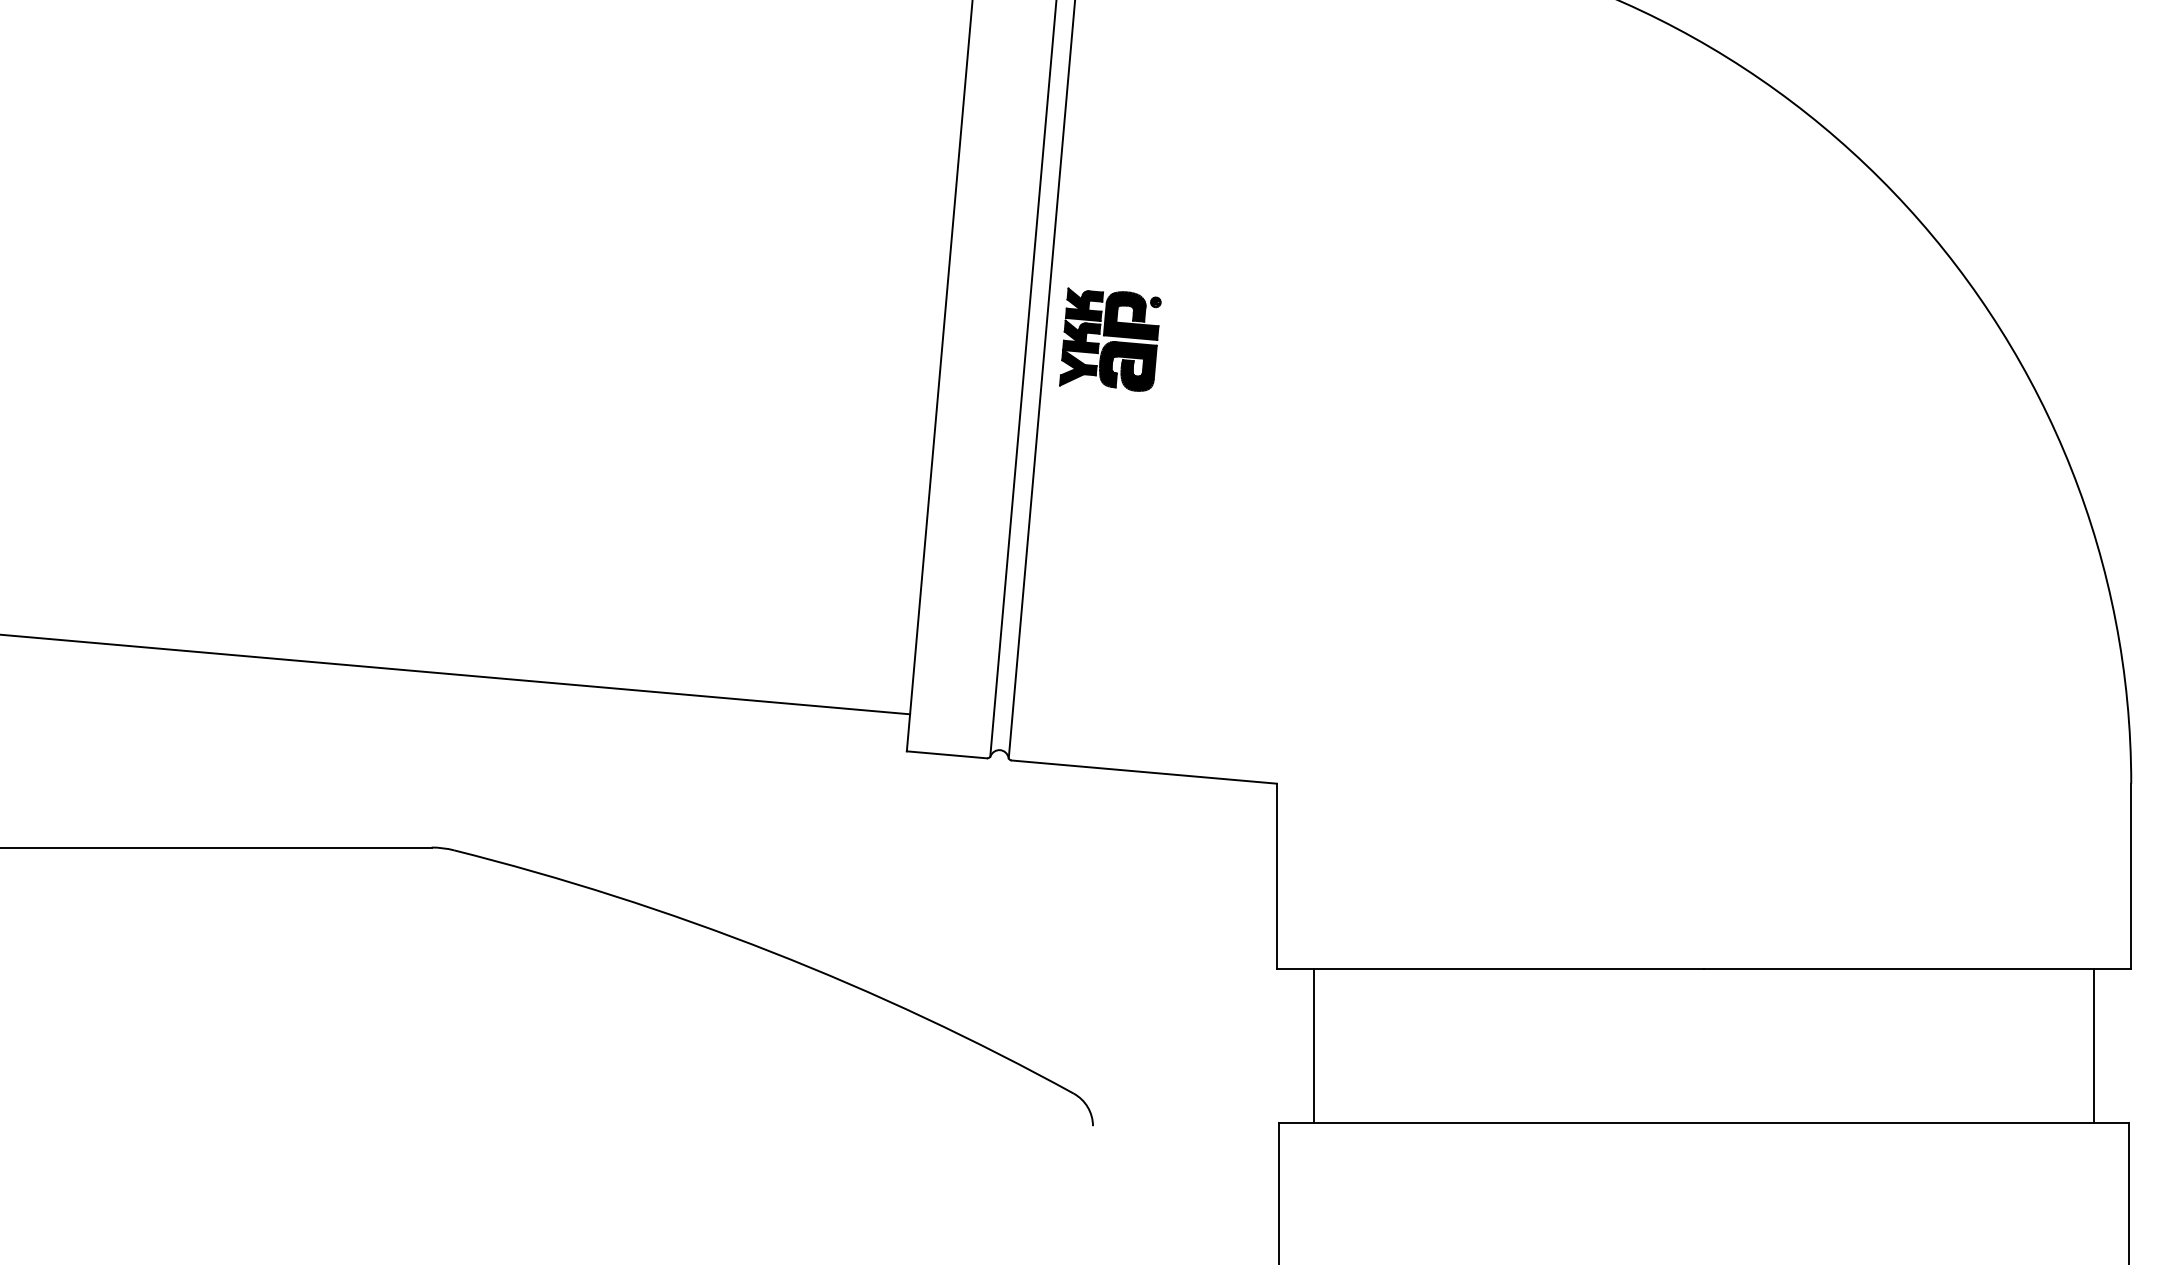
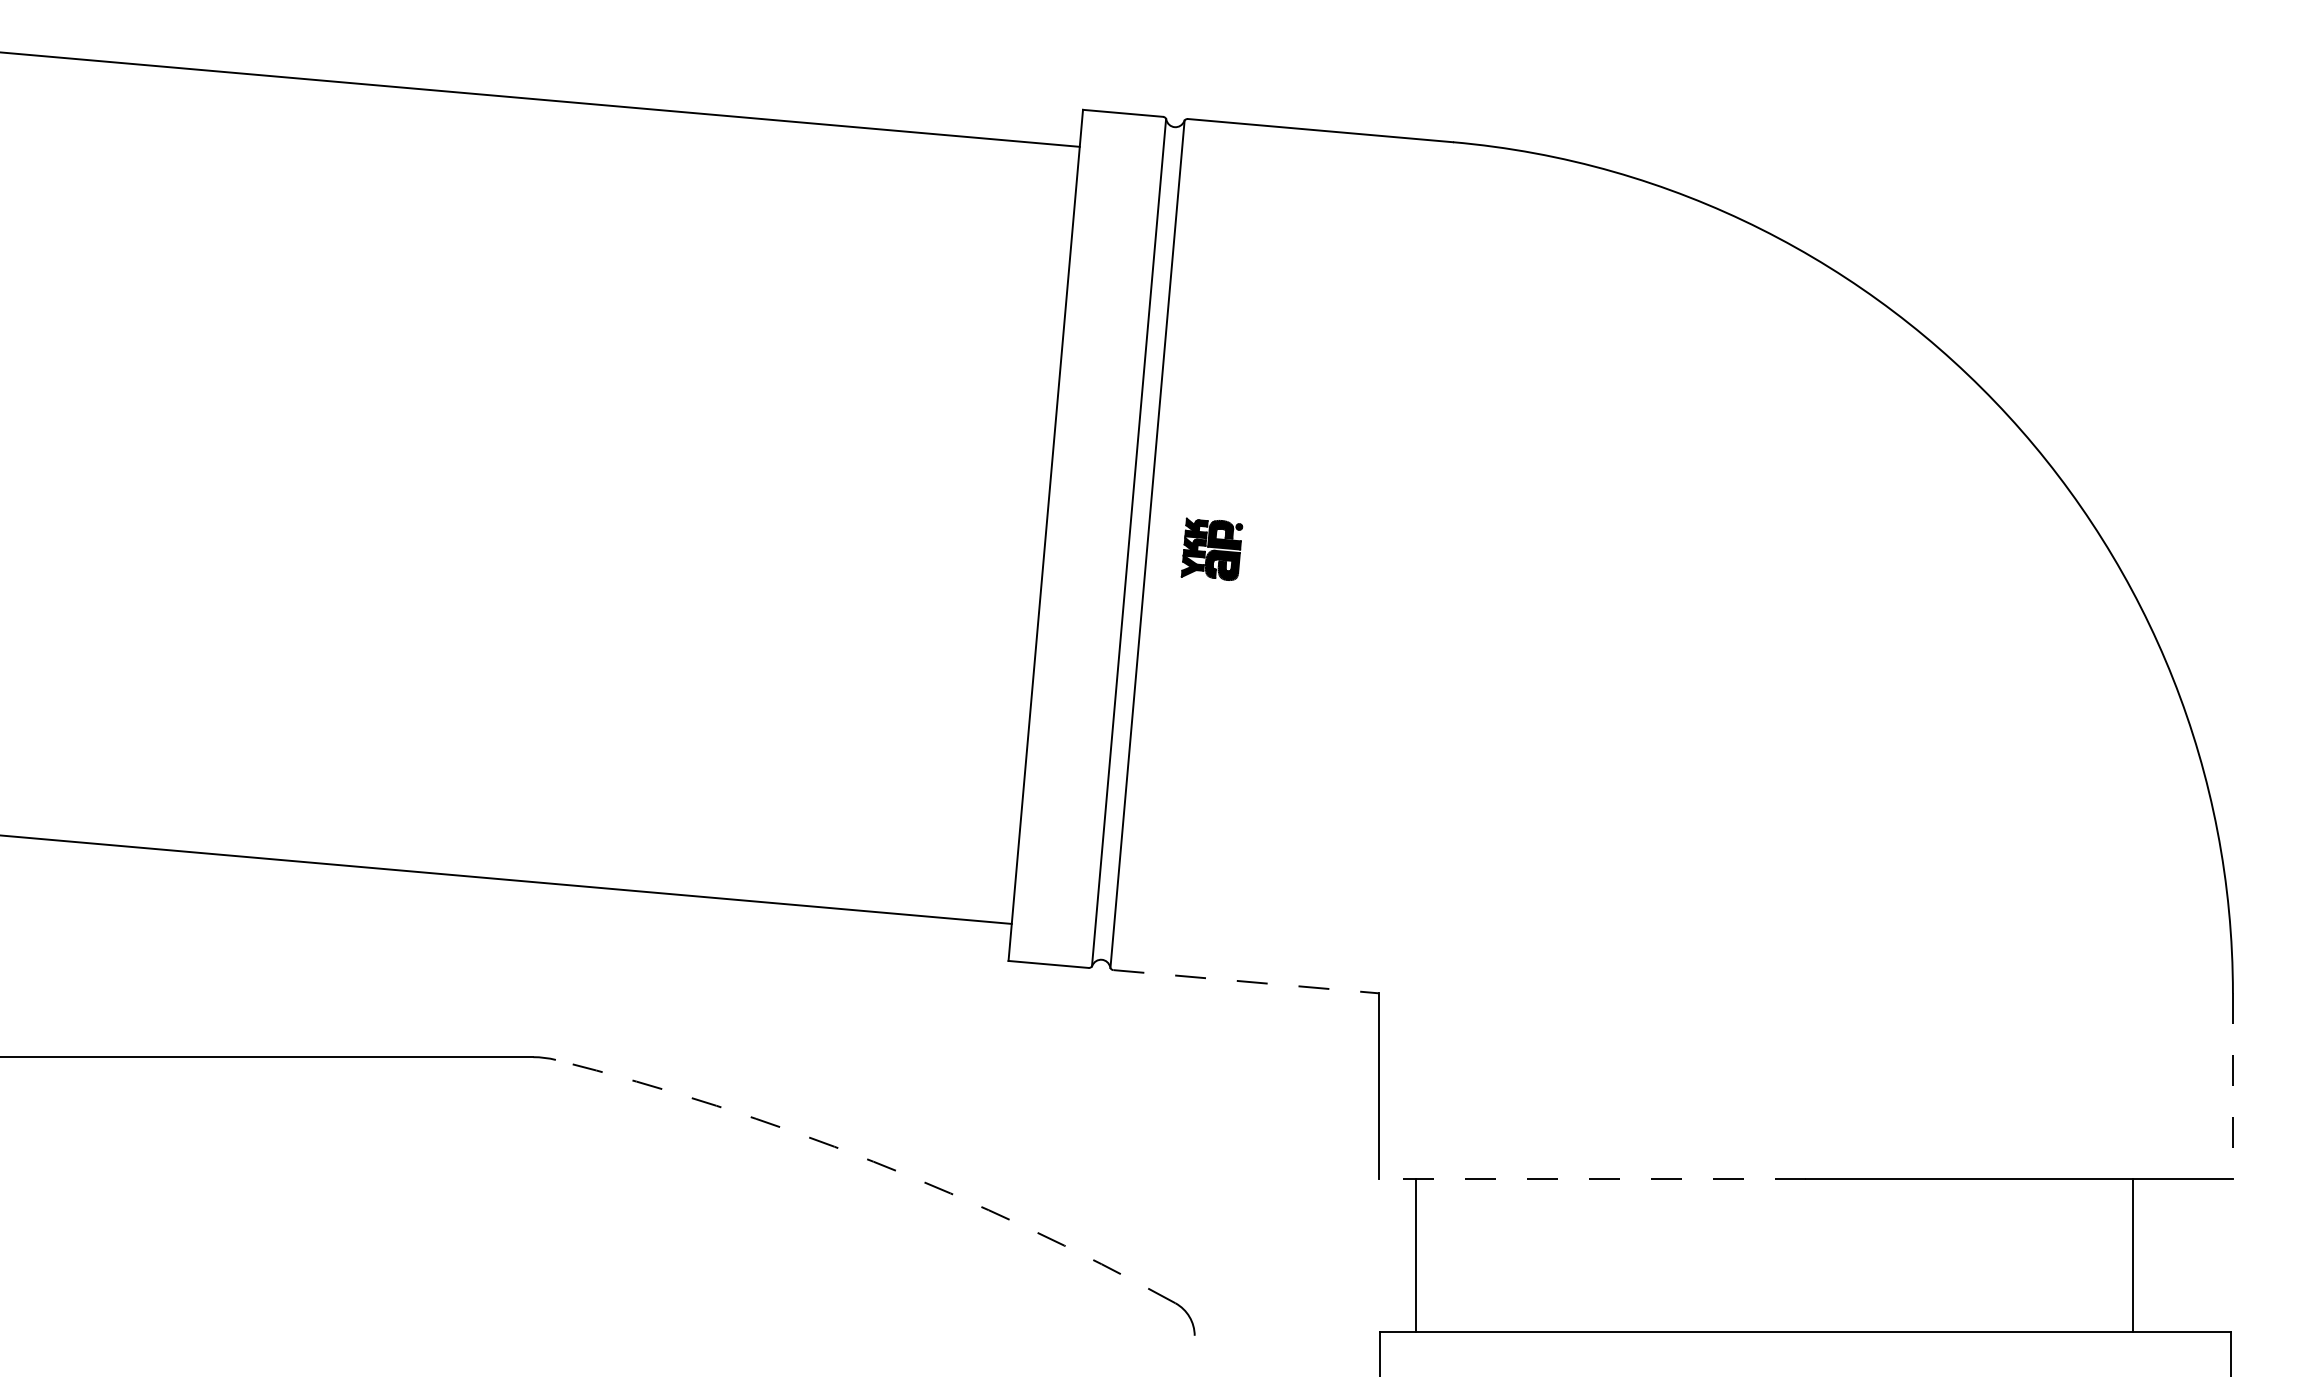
part: (1109, 339) -> (1211, 549), size x0.6
line: (1144, 771) -> (1246, 981), solid -> dashed
line: (2130, 876) -> (2232, 1086), solid -> dashed
arc: (771, 951) -> (873, 1161), solid -> dashed
line: (1490, 969) -> (1592, 1179), solid -> dashed
line: (2093, 1045) -> (2132, 1255), moved

